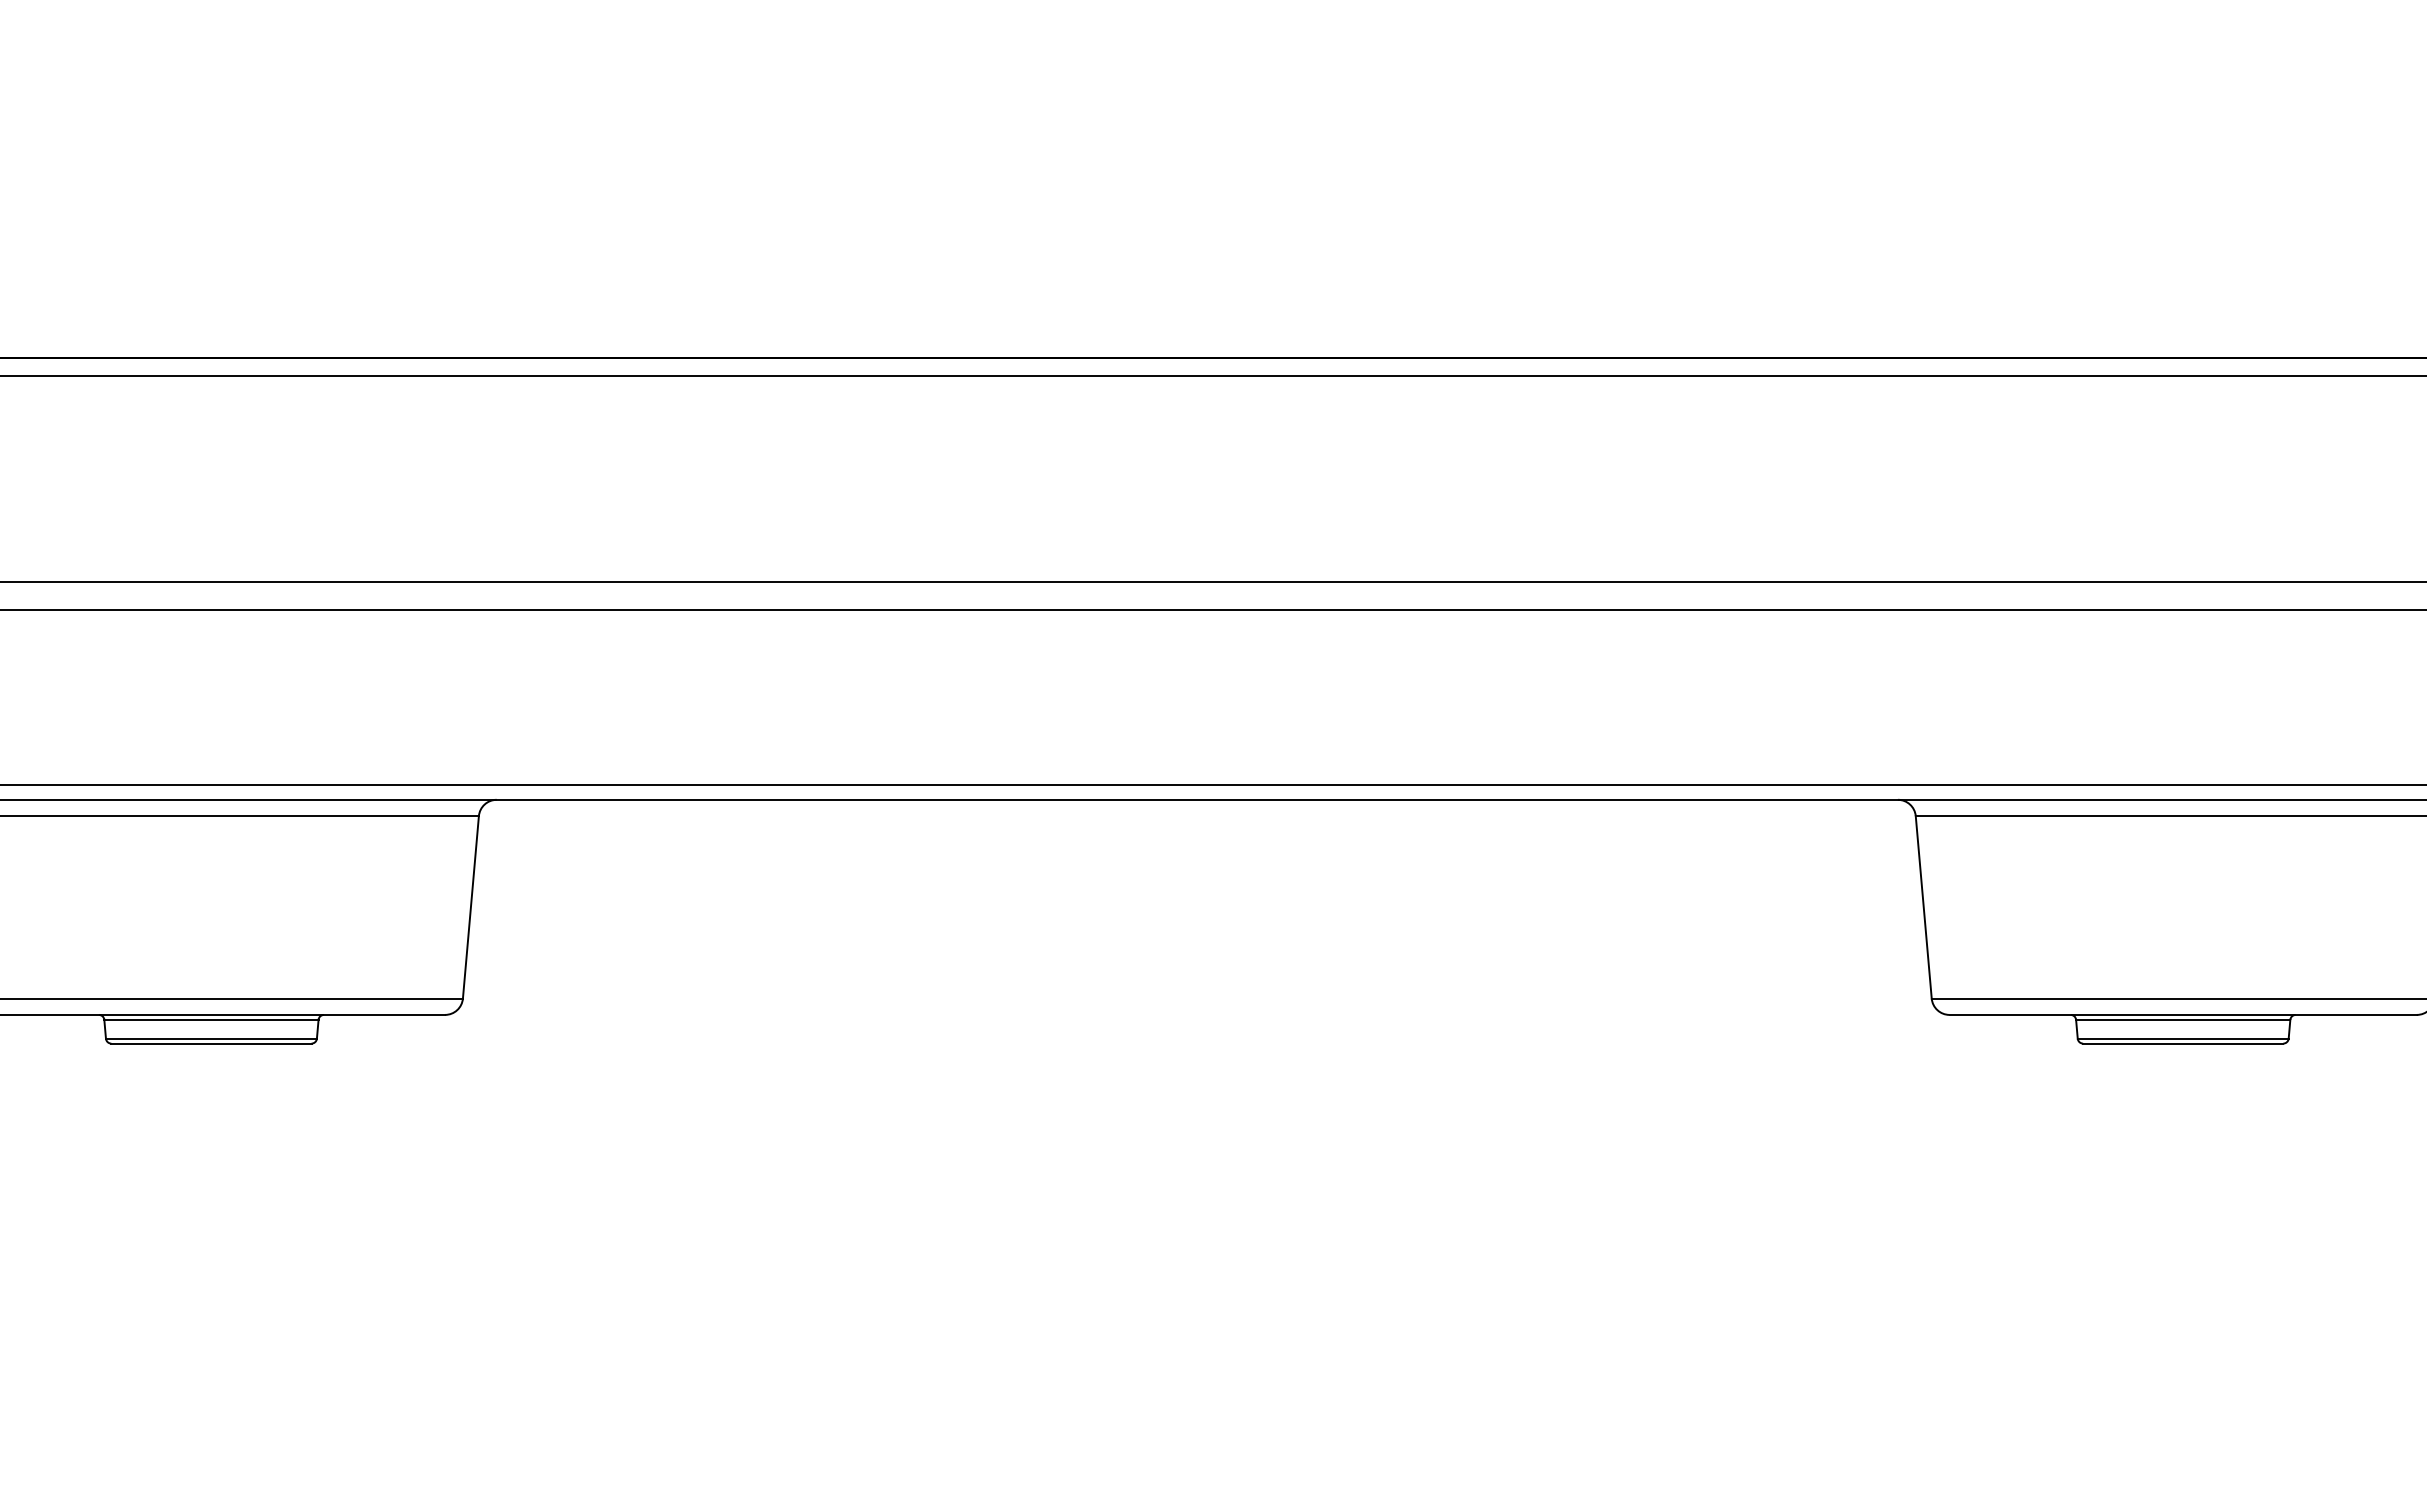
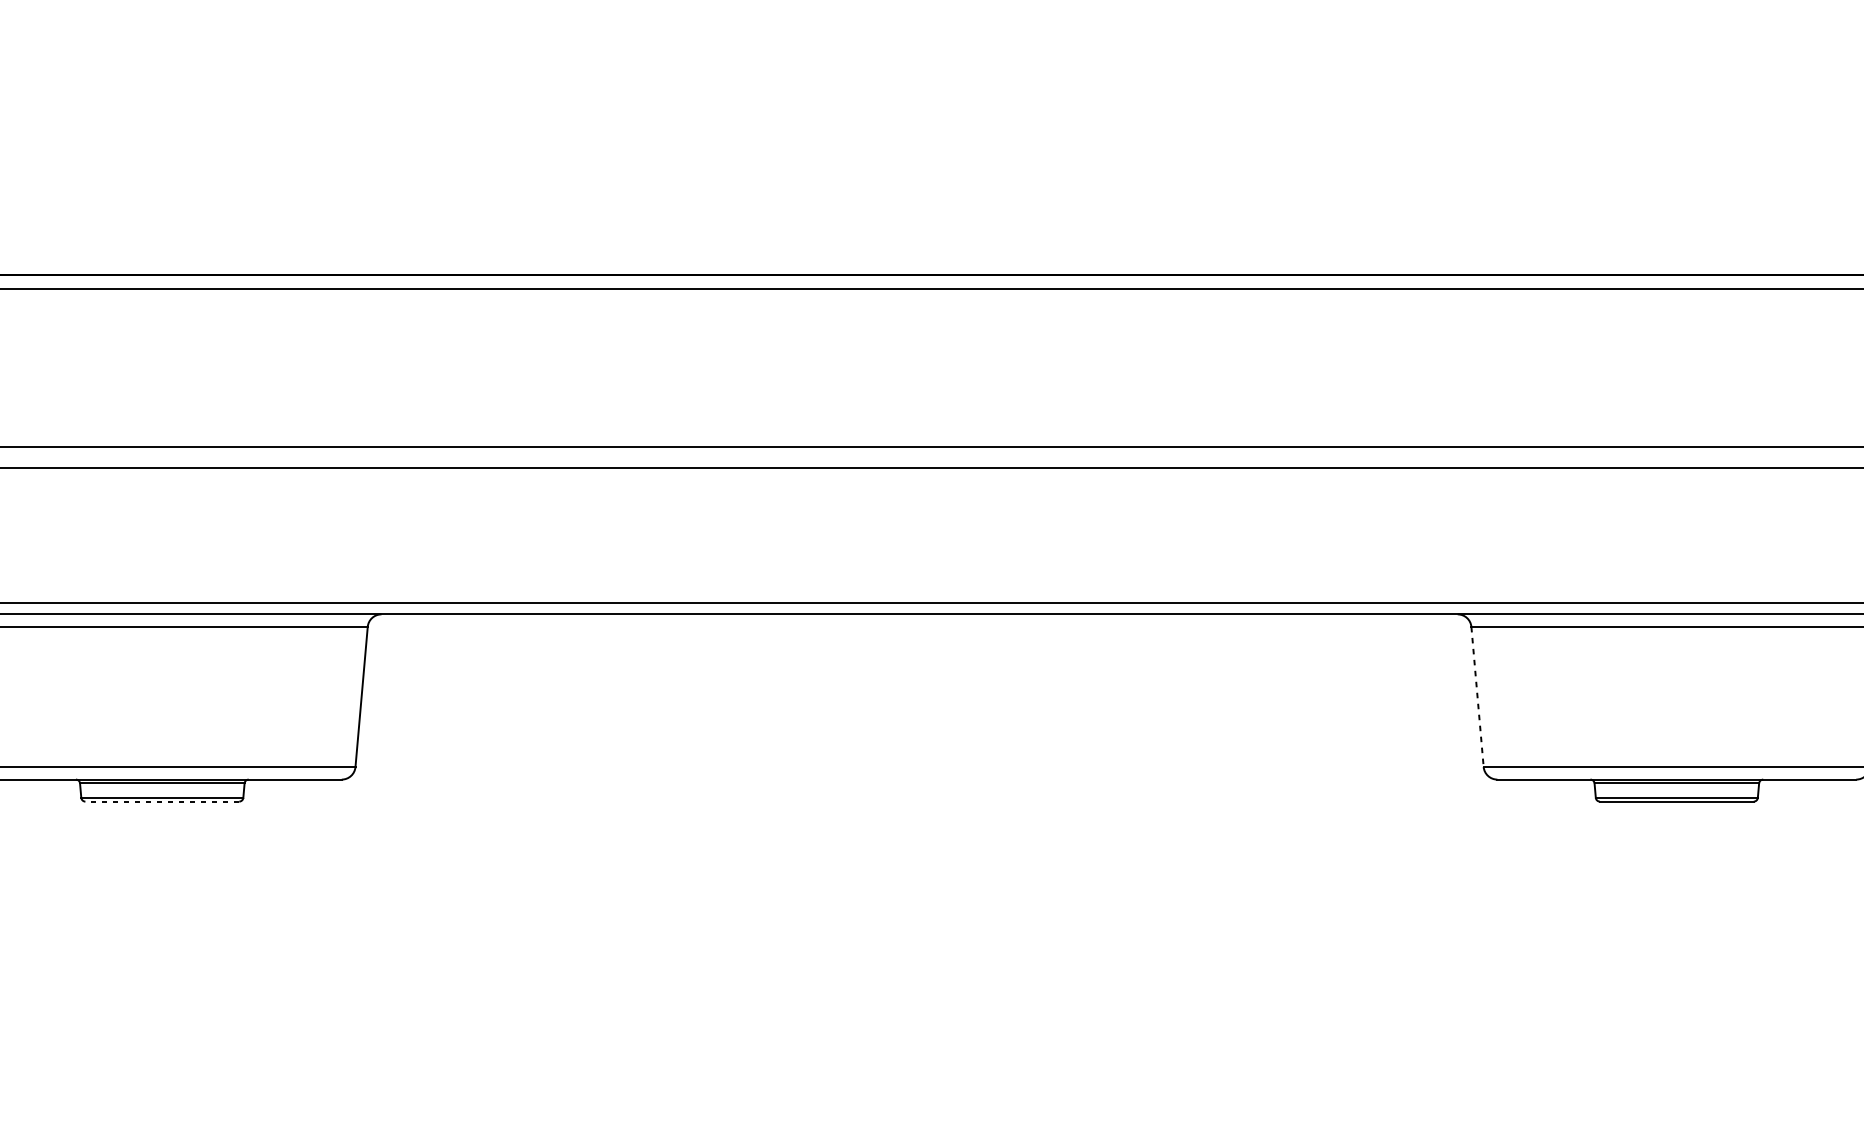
line: (1923, 907) -> (1477, 697), solid -> dashed
line: (210, 1043) -> (161, 801), solid -> dashed

